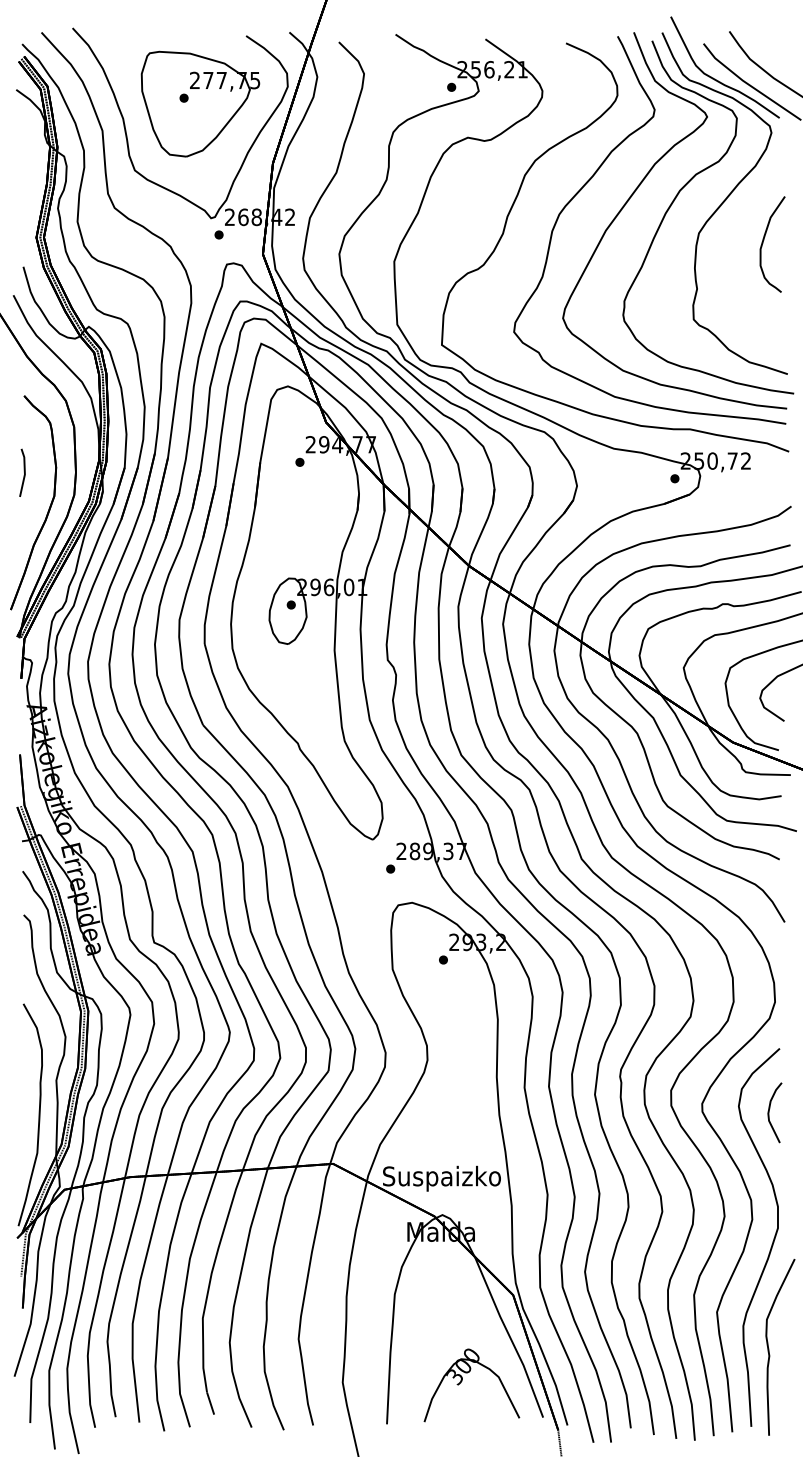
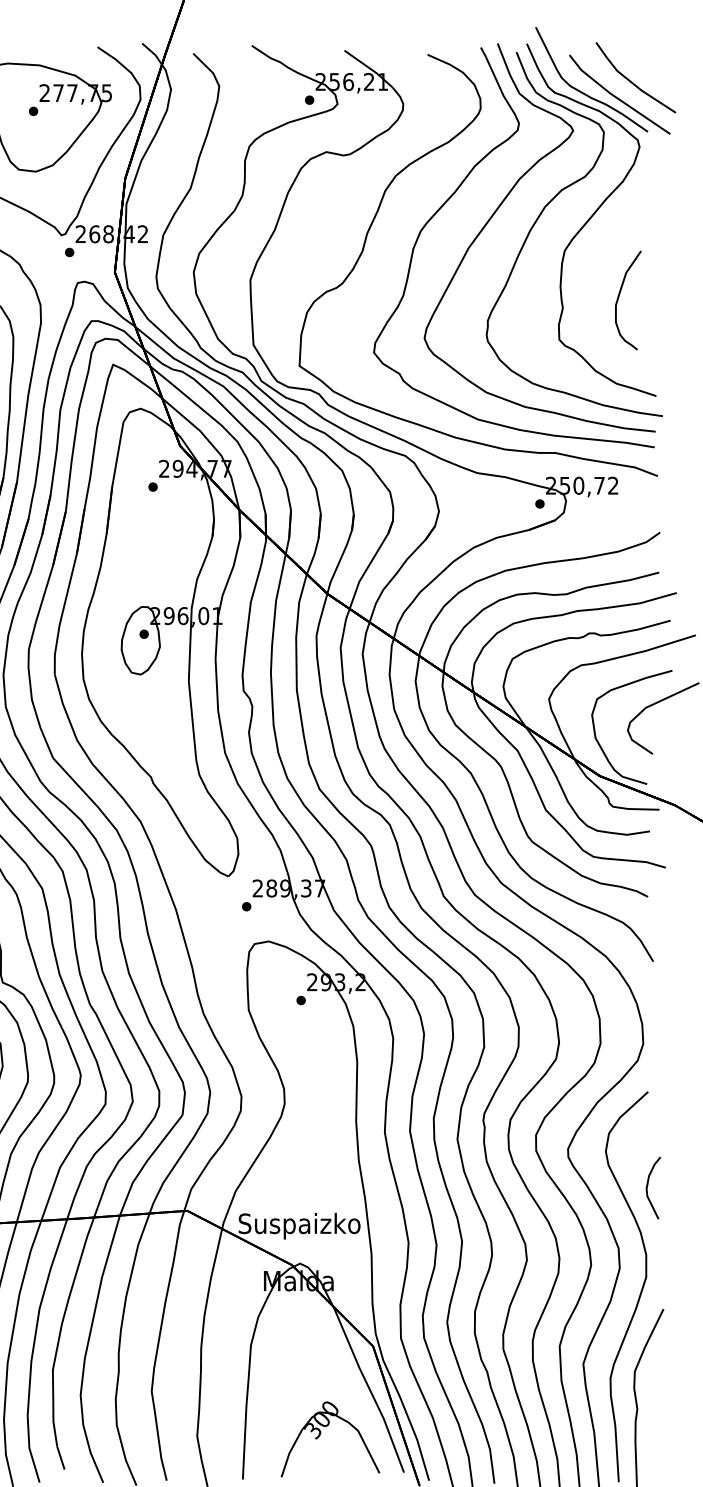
curve: (764, 240) -> (619, 296), moved
curve: (769, 1112) -> (647, 1187), moved

